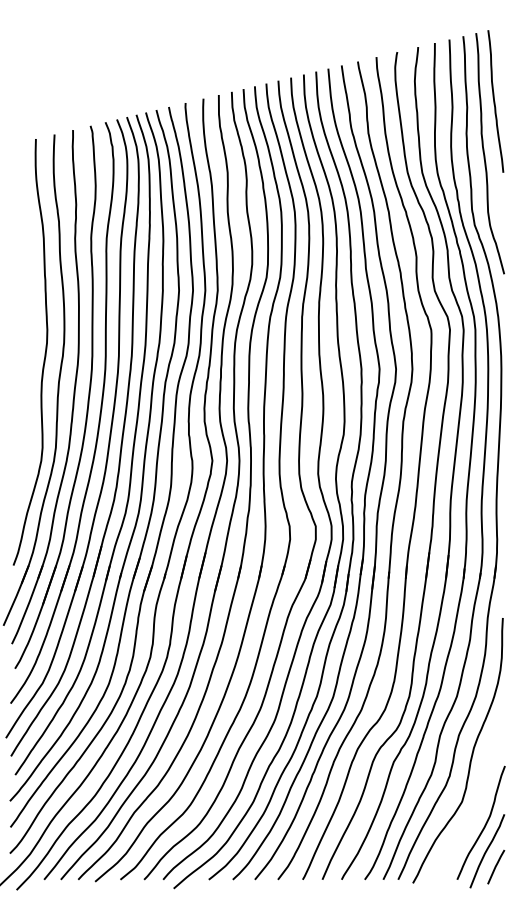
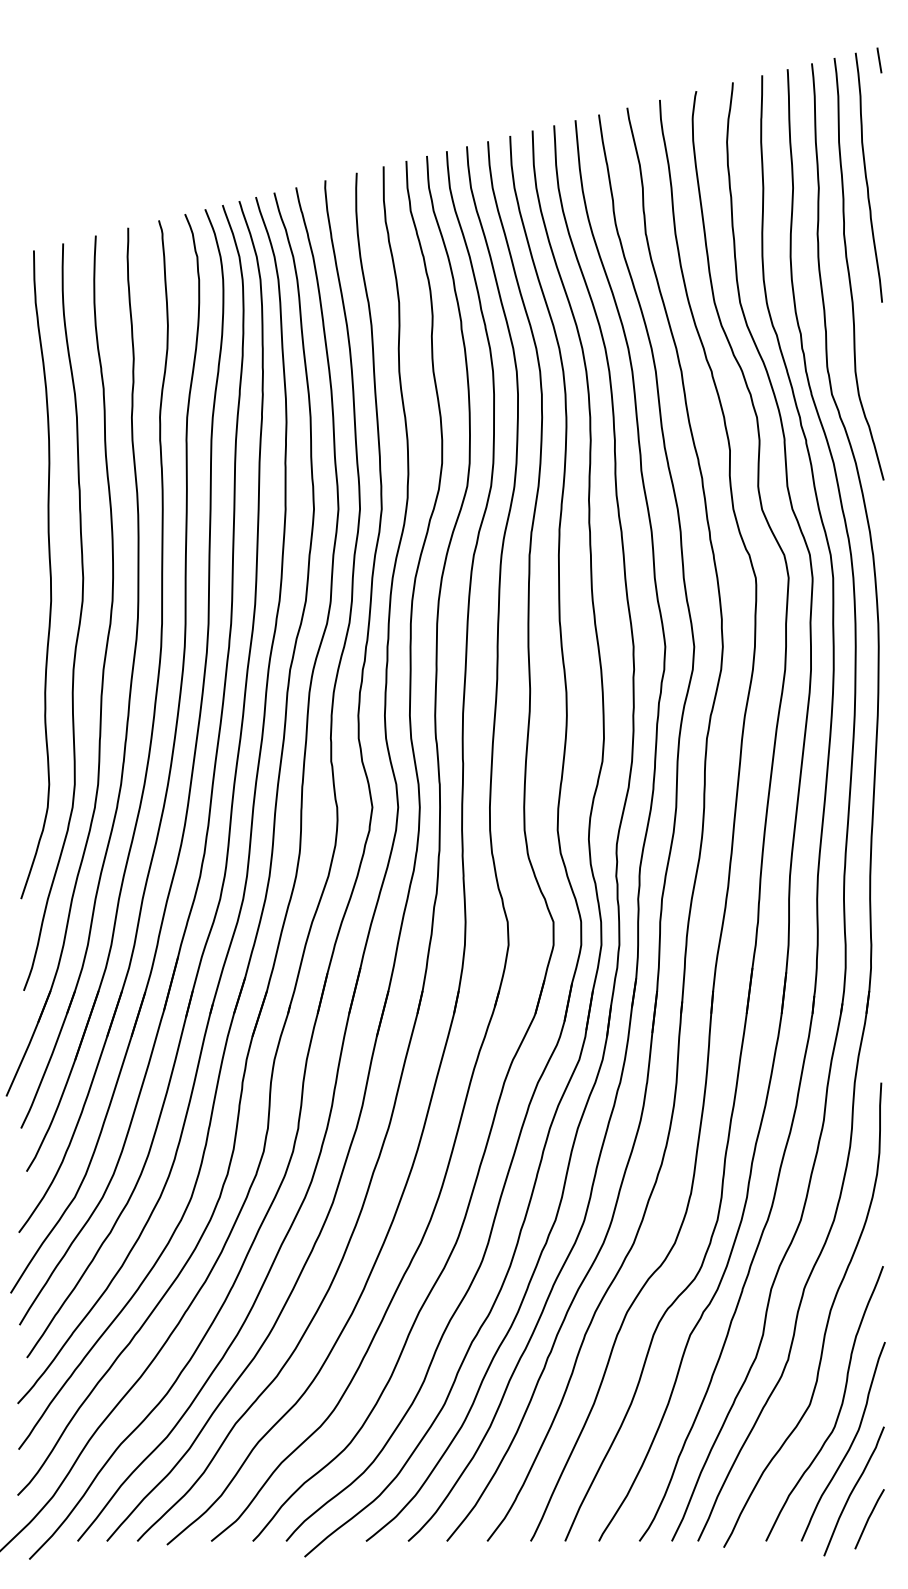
line: (501, 34) -> (878, 60), added
curve: (27, 327) -> (48, 573), added
curve: (478, 804) -> (838, 1409), added

